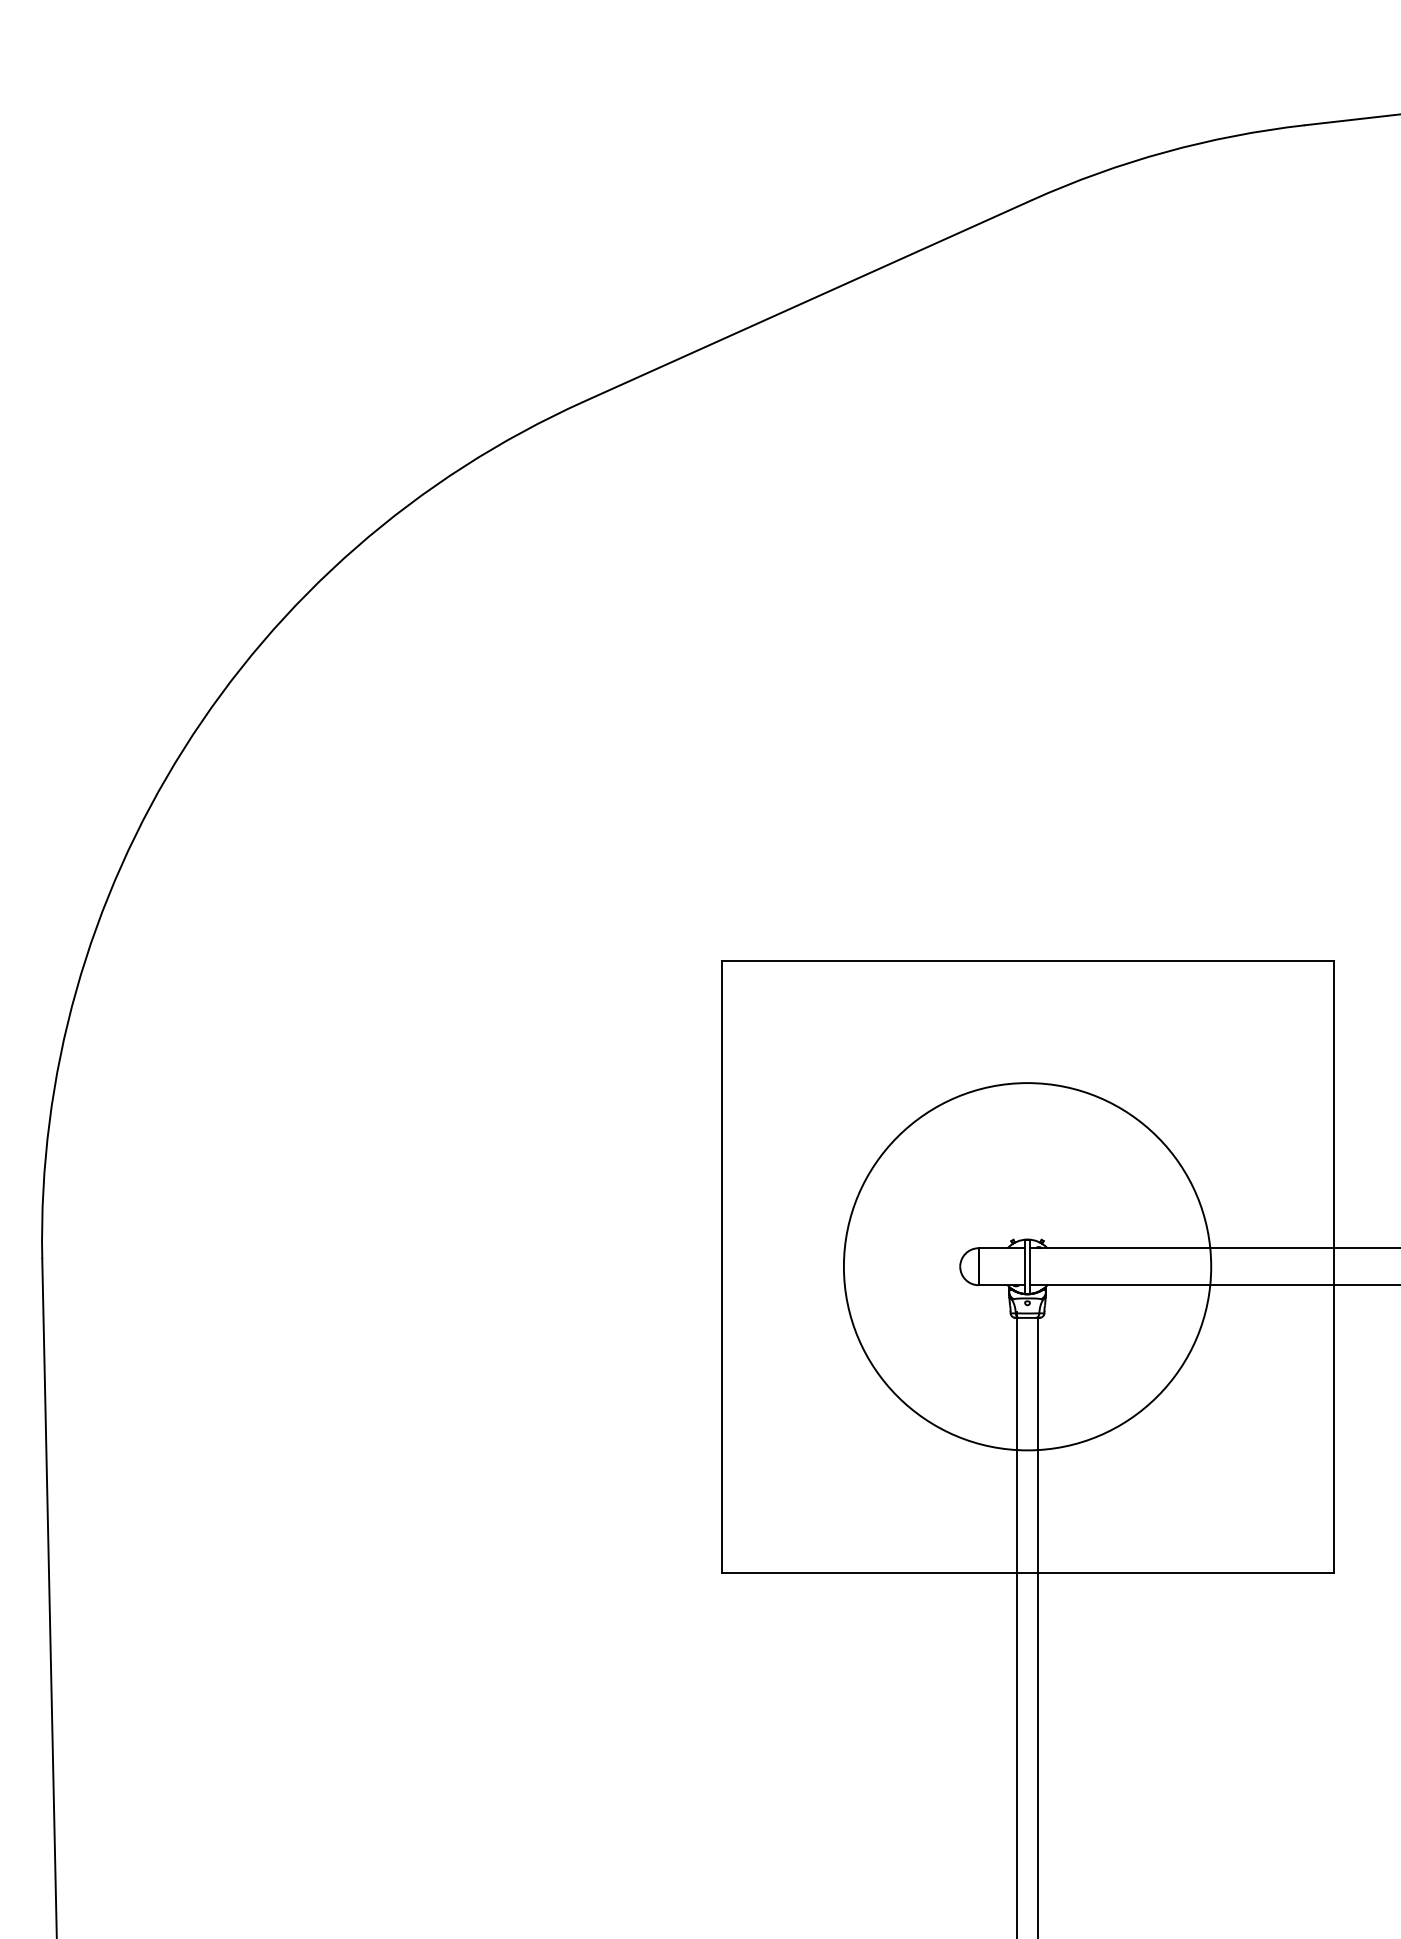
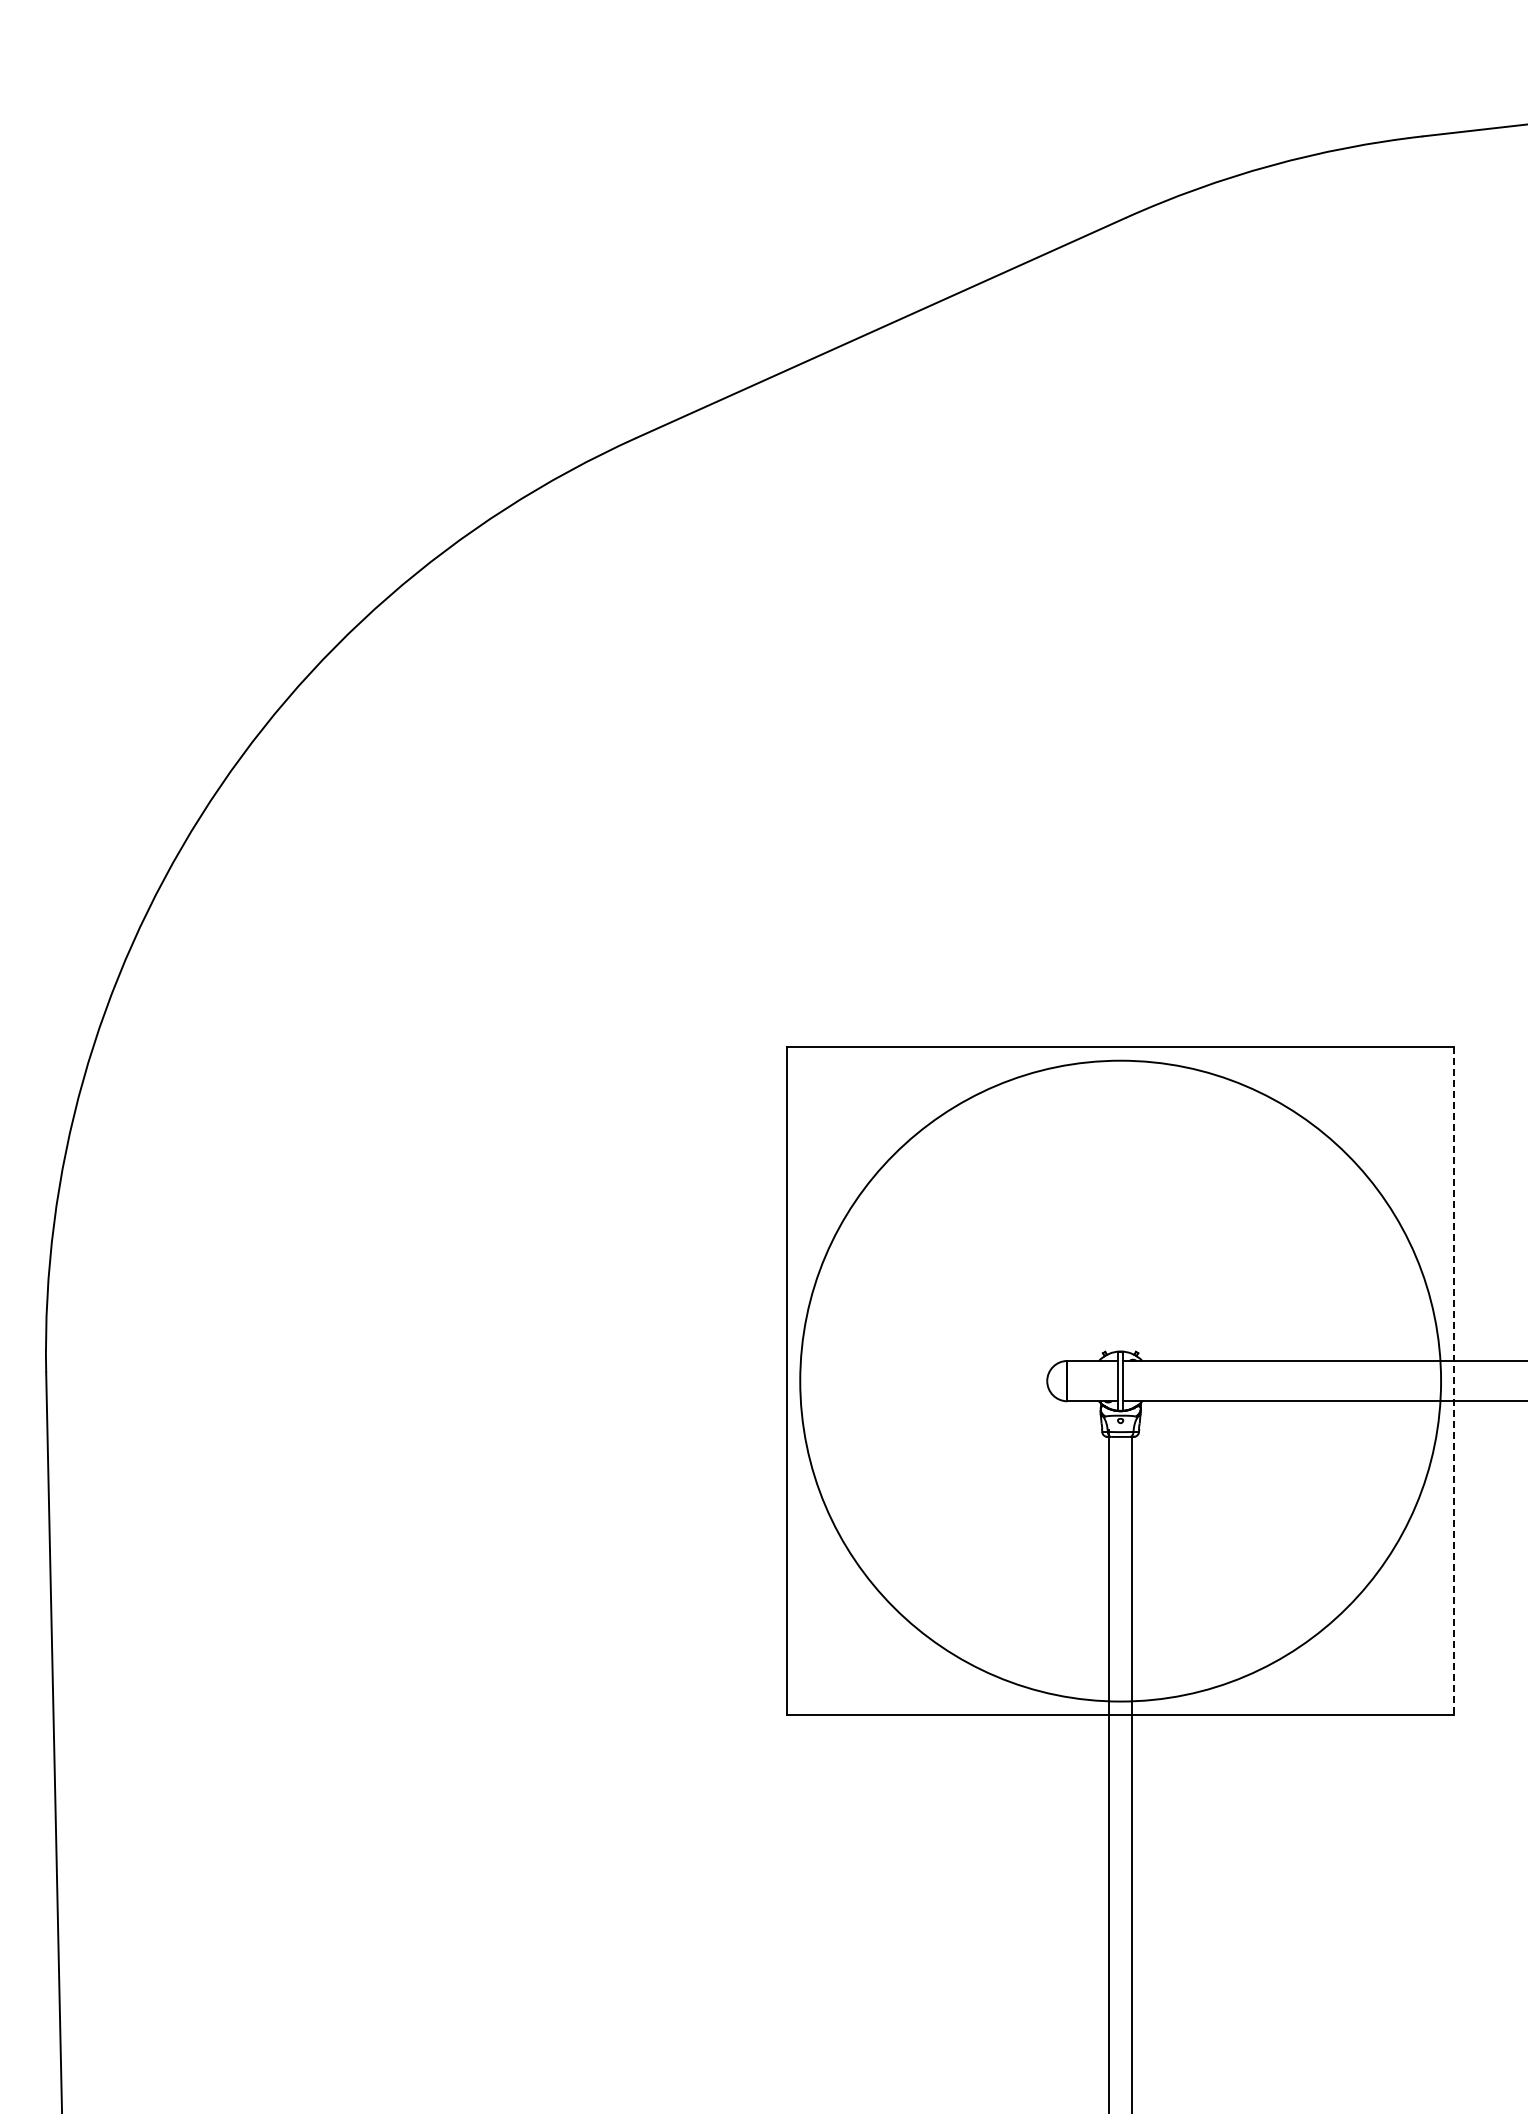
circle: (1027, 1266) -> (1120, 1380), size x1.6
line: (1333, 1267) -> (1454, 1381), solid -> dashed

